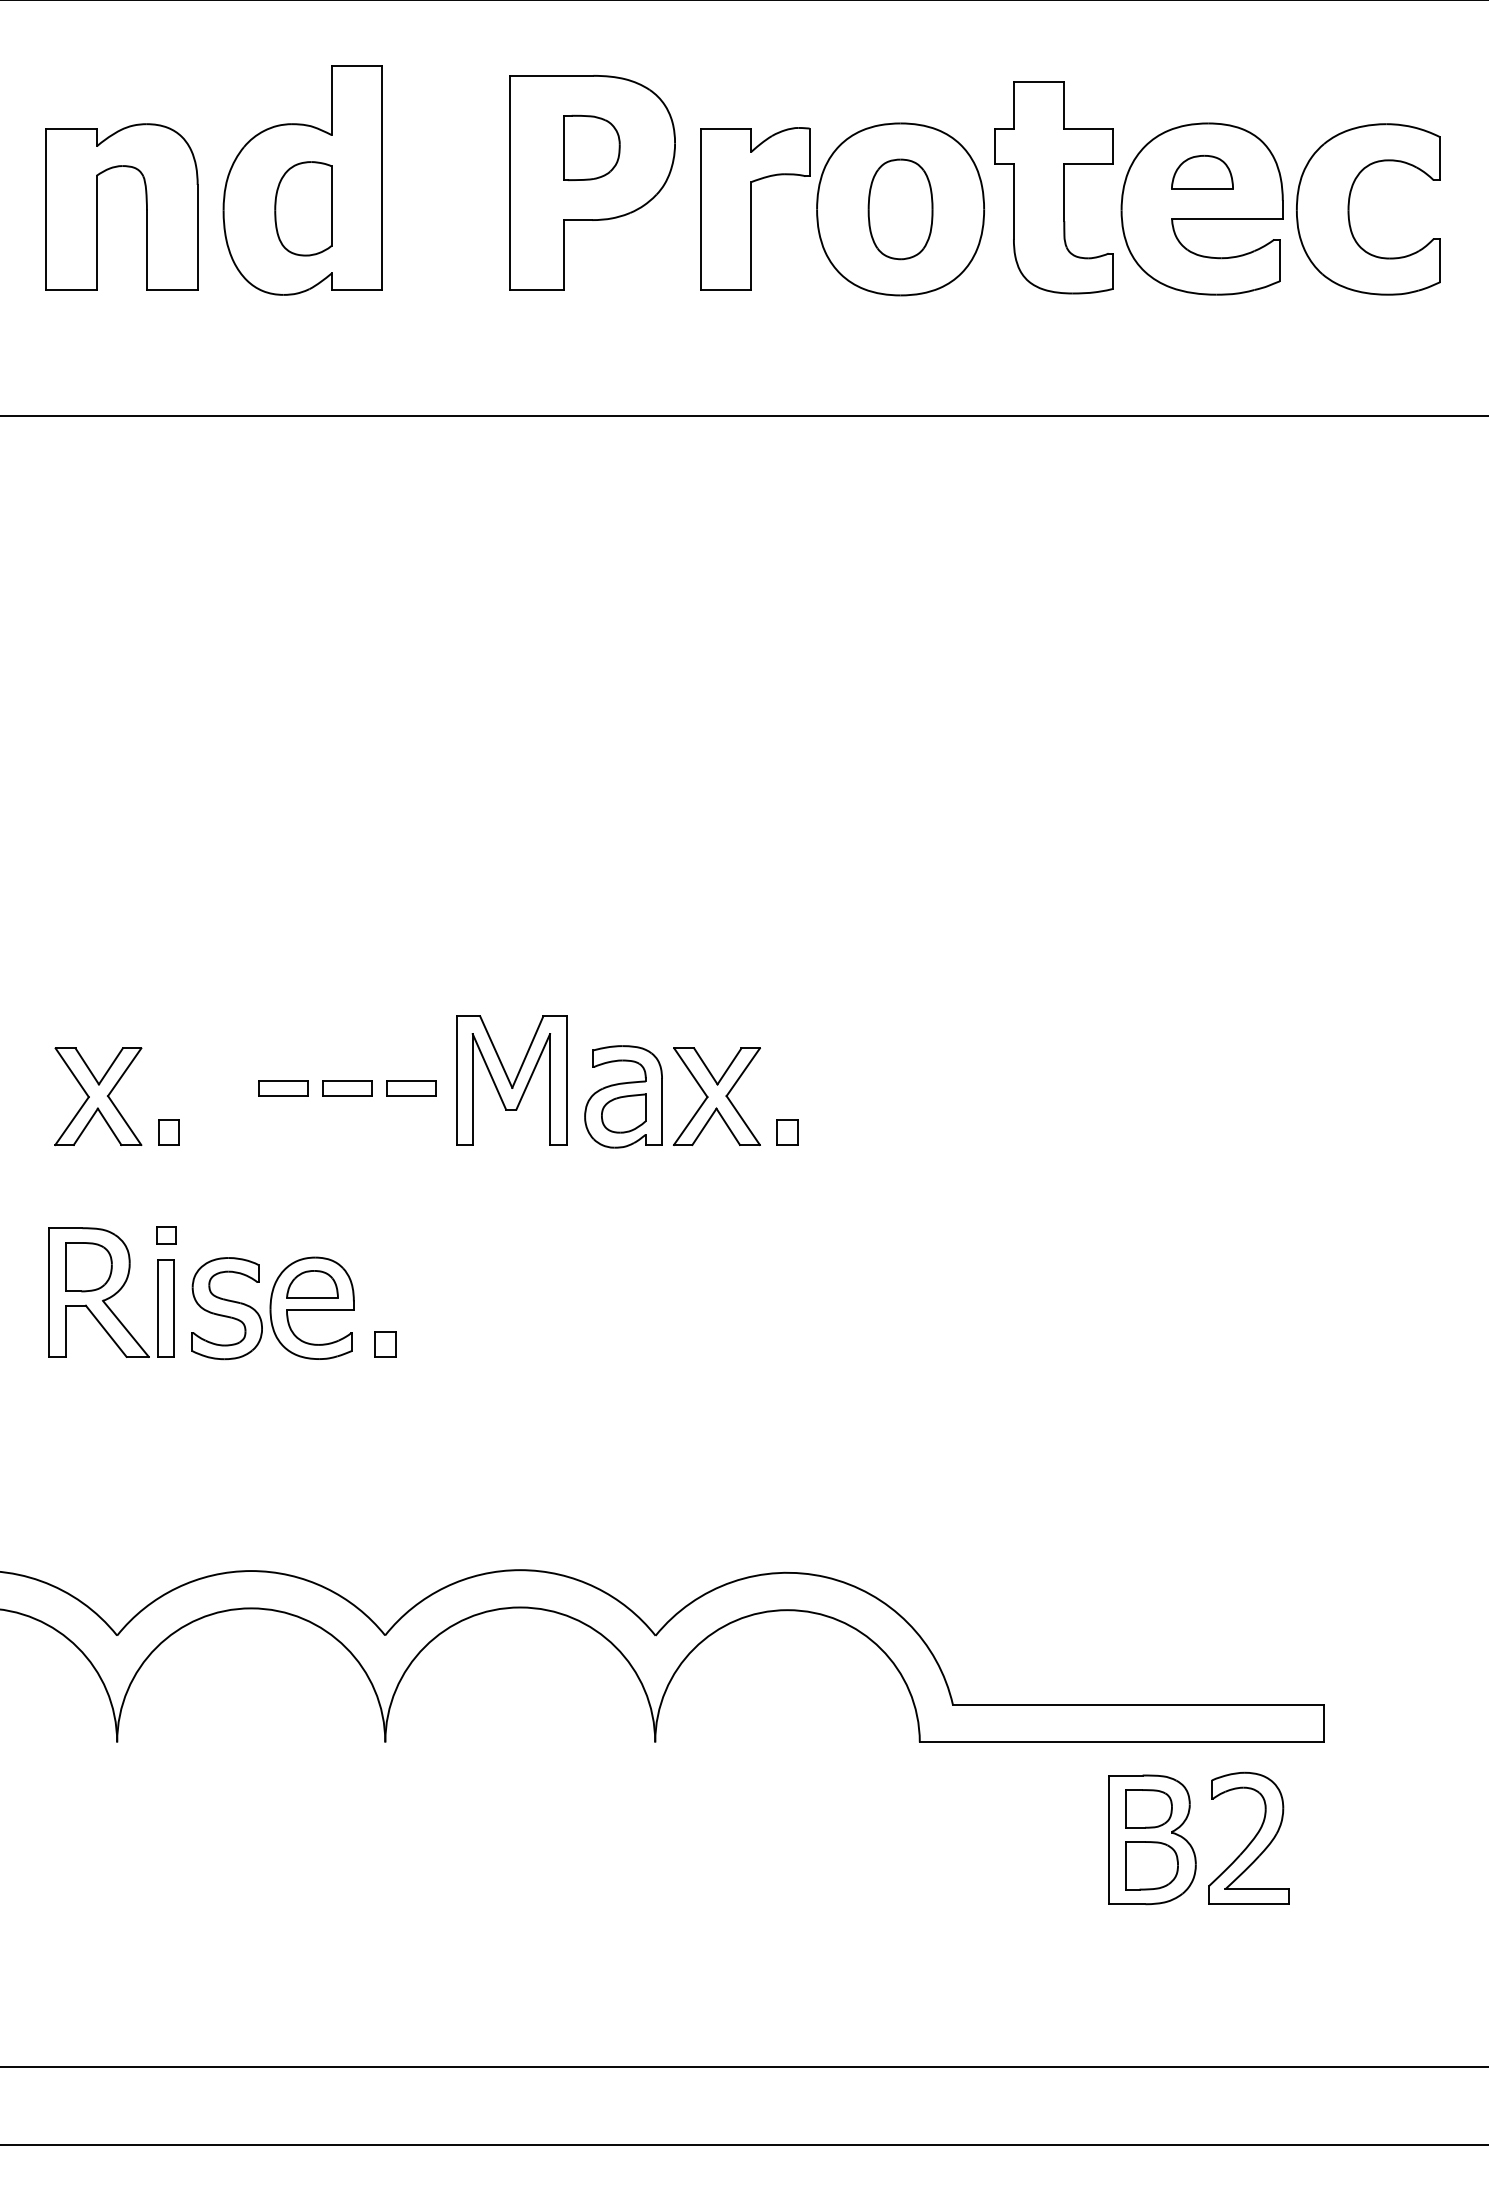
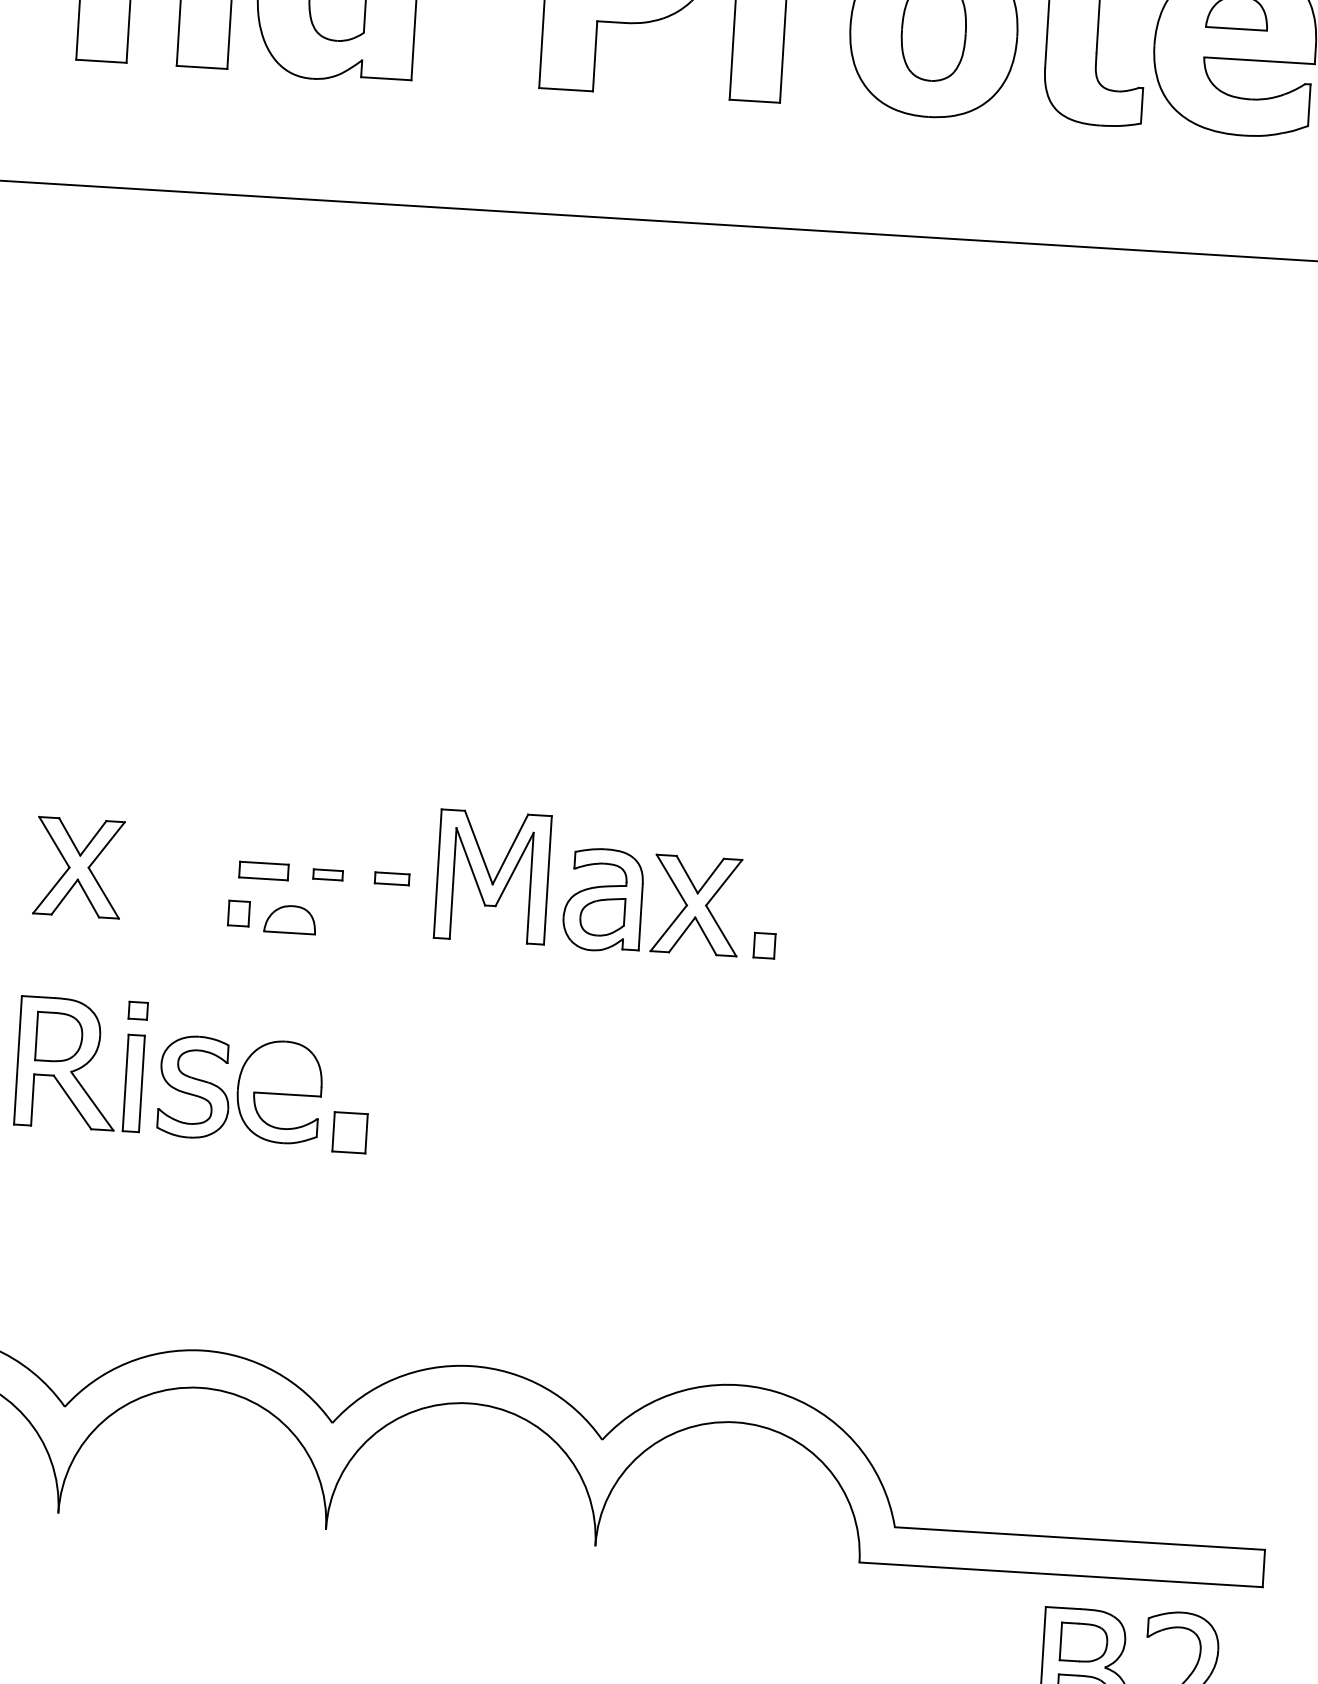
part: (347, 1088) -> (328, 874), size x0.6
part: (411, 1088) -> (392, 878), size x0.7
part: (168, 1132) -> (238, 913), moved
part: (312, 1284) -> (290, 919), moved
part: (385, 1344) -> (350, 1132), size x1.6

